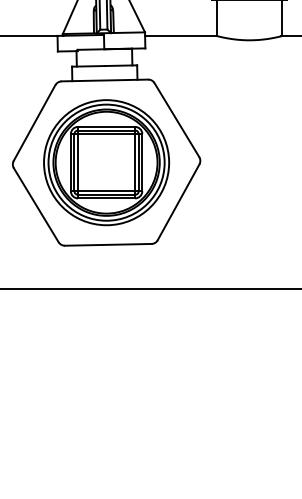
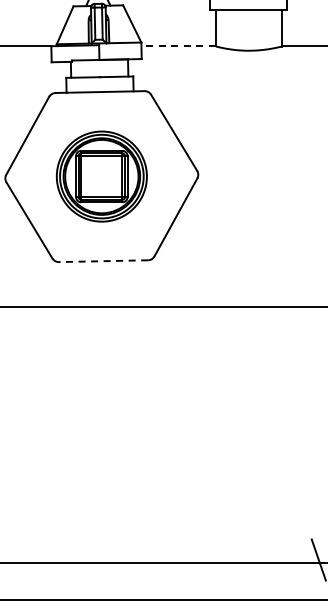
line: (181, 36) -> (178, 46), solid -> dashed
part: (106, 162) -> (101, 176), size x0.7
line: (108, 245) -> (103, 261), solid -> dashed

